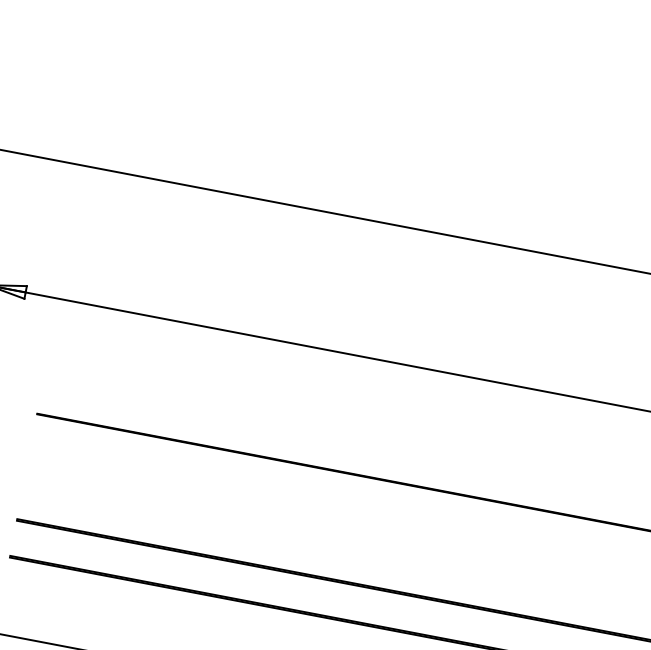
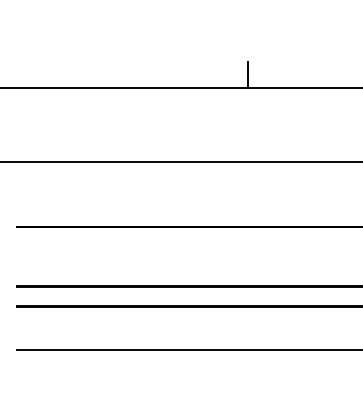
line: (501, 222) -> (247, 75), added

